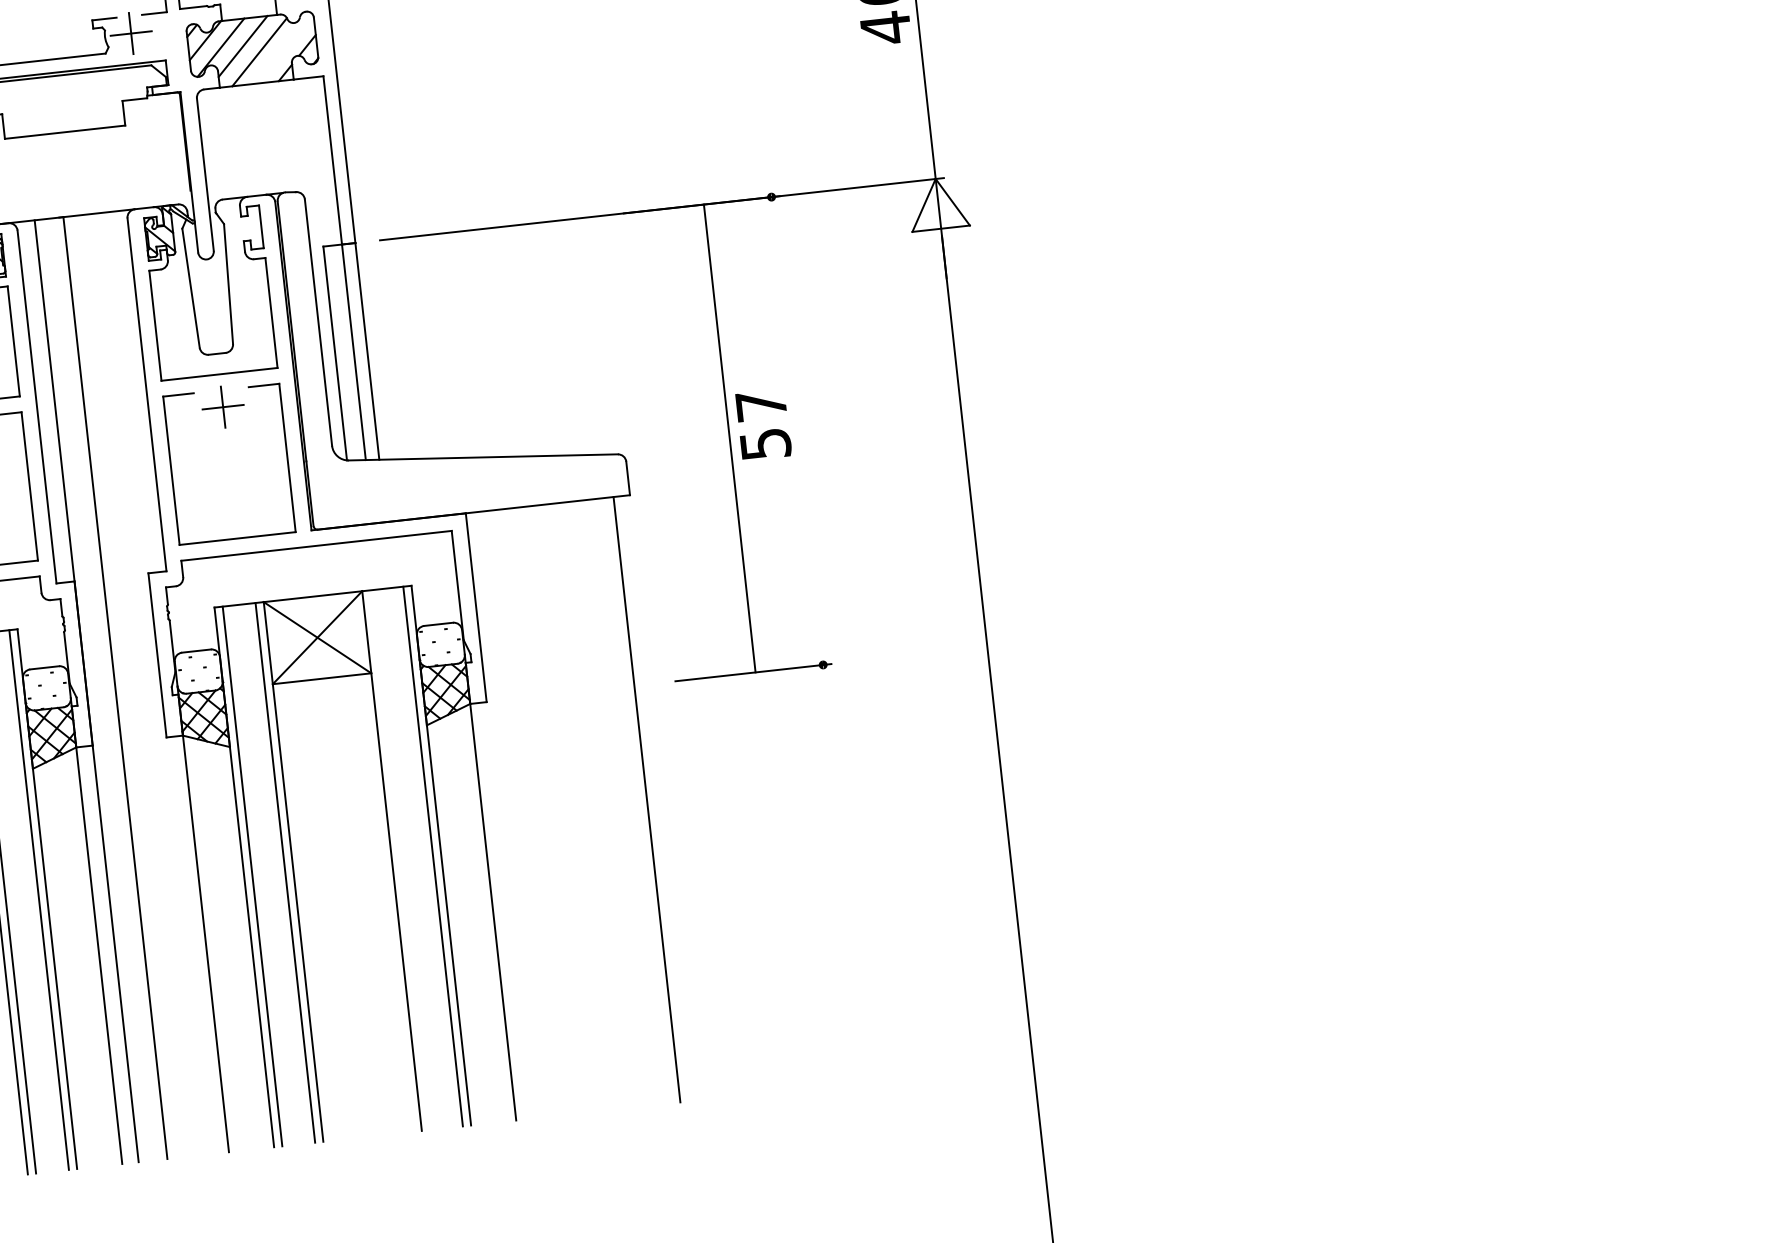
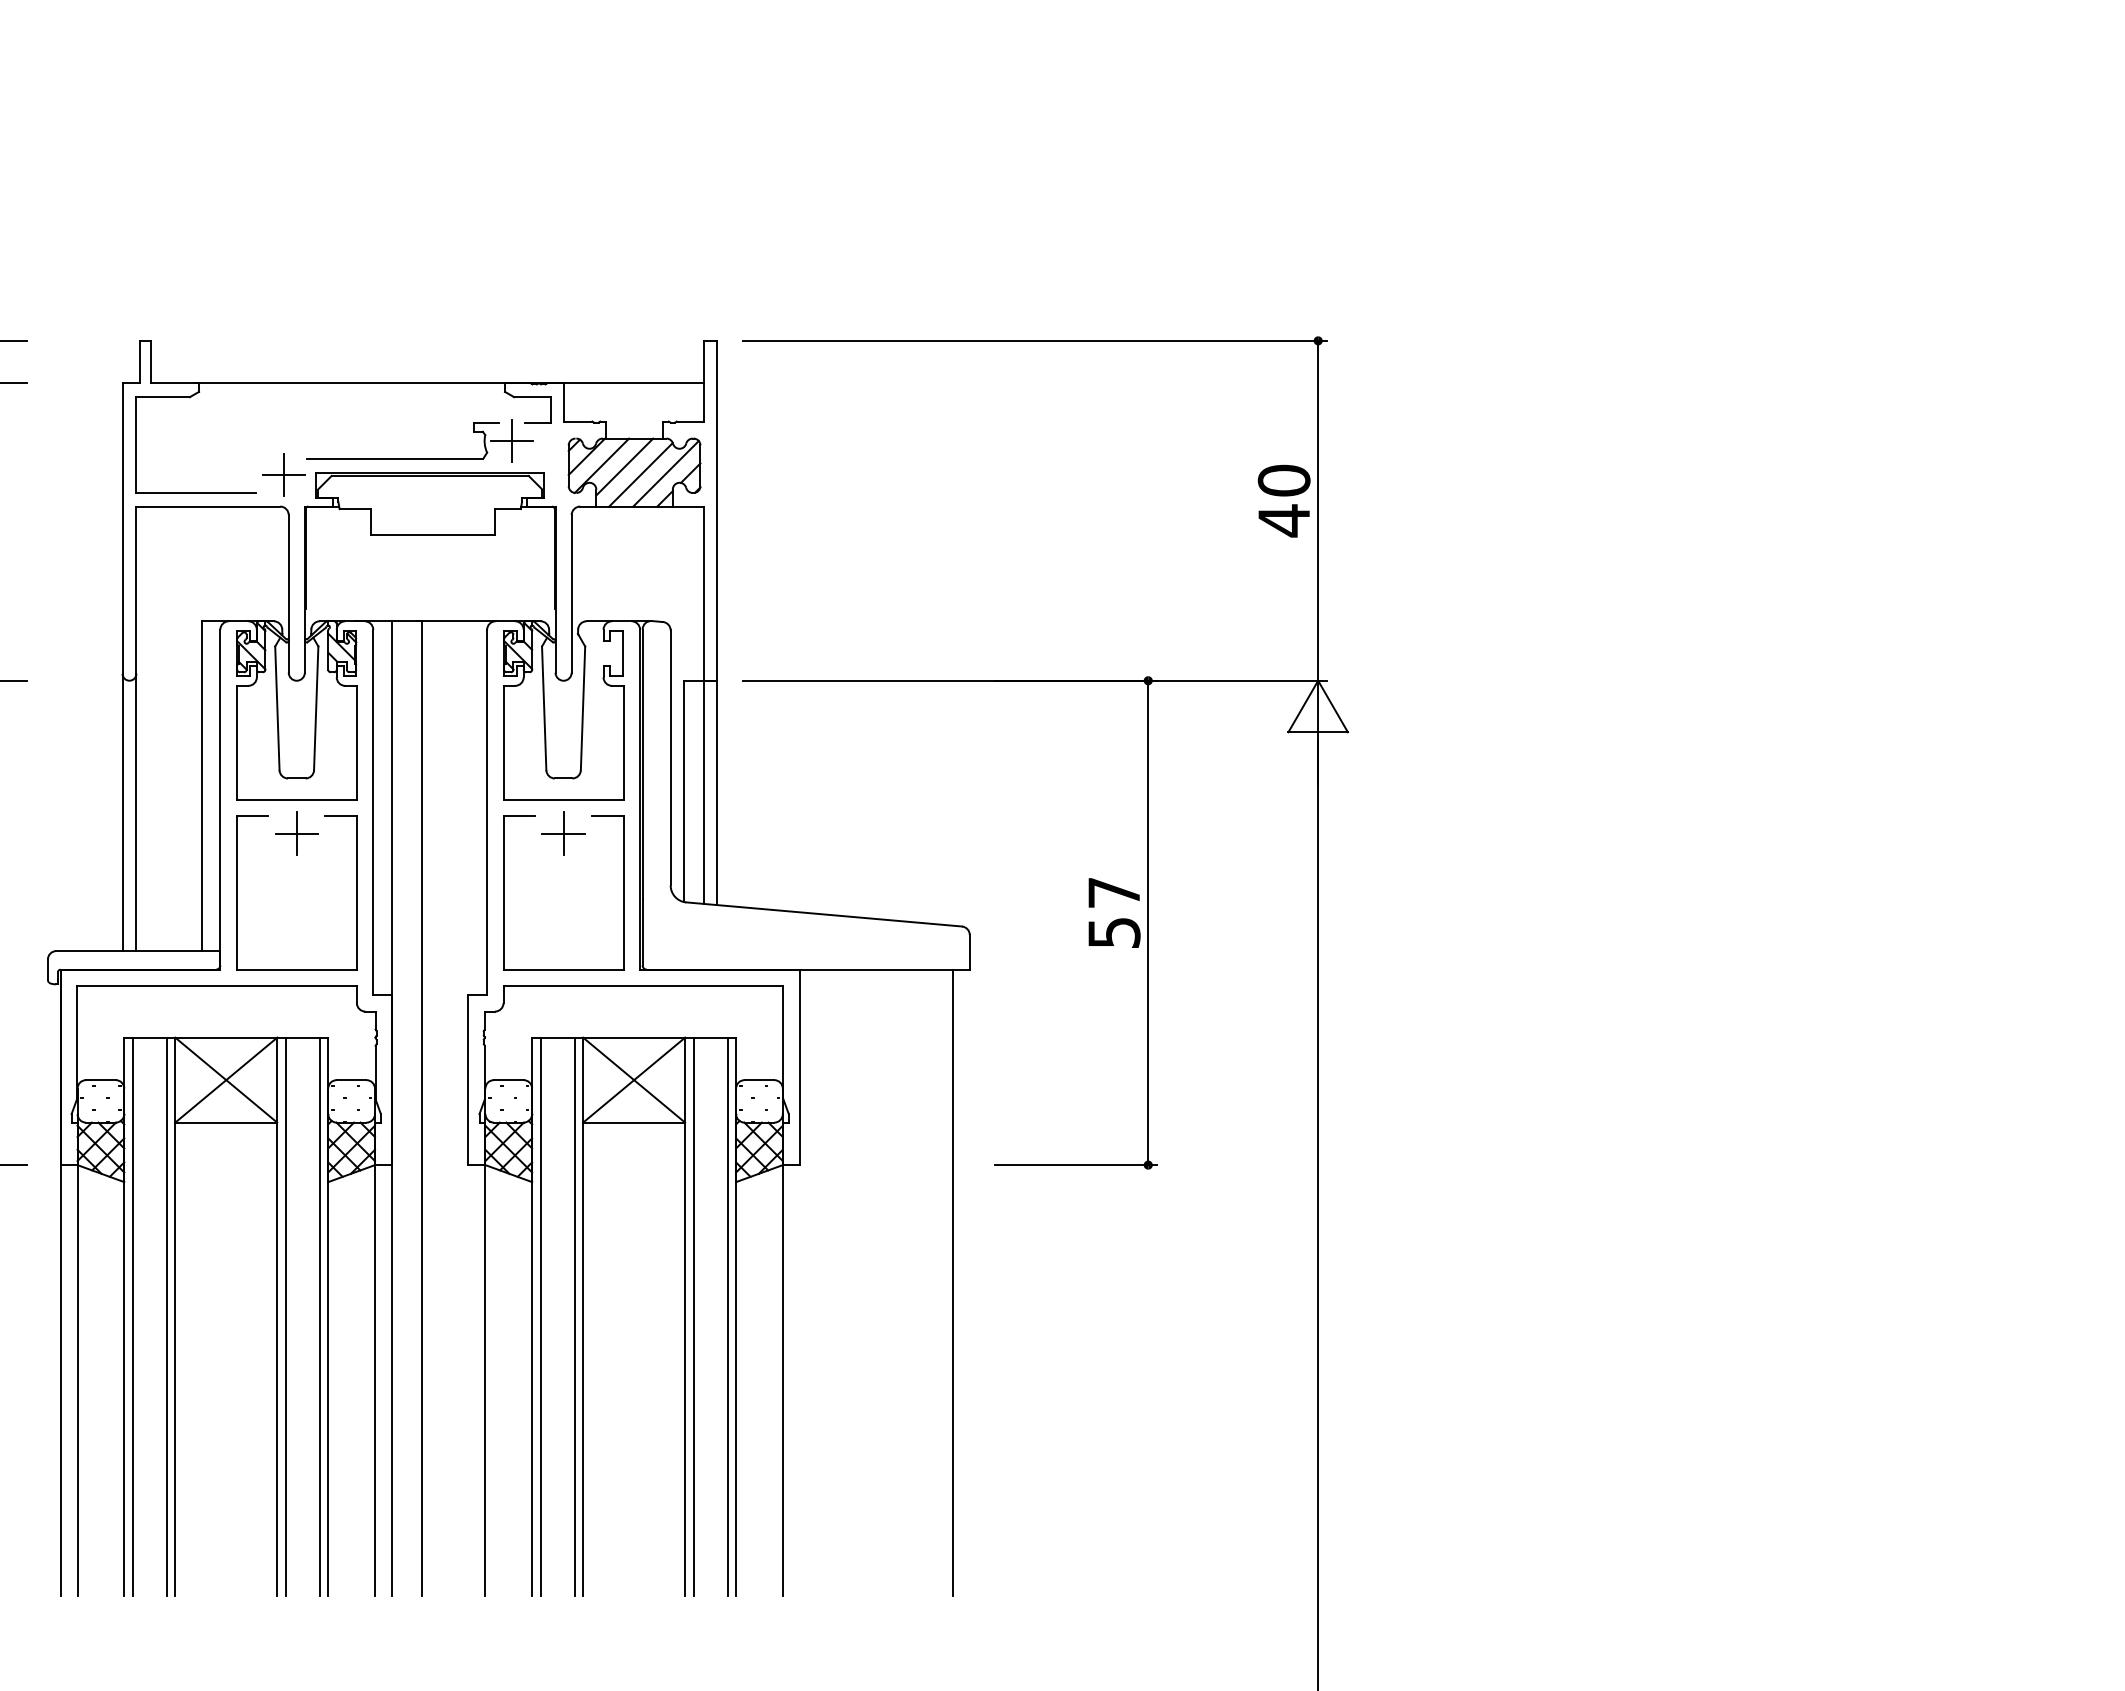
line: (283, 48) -> (665, 473), added
line: (729, 438) -> (1148, 922), moved
line: (400, 859) -> (693, 1316), added

